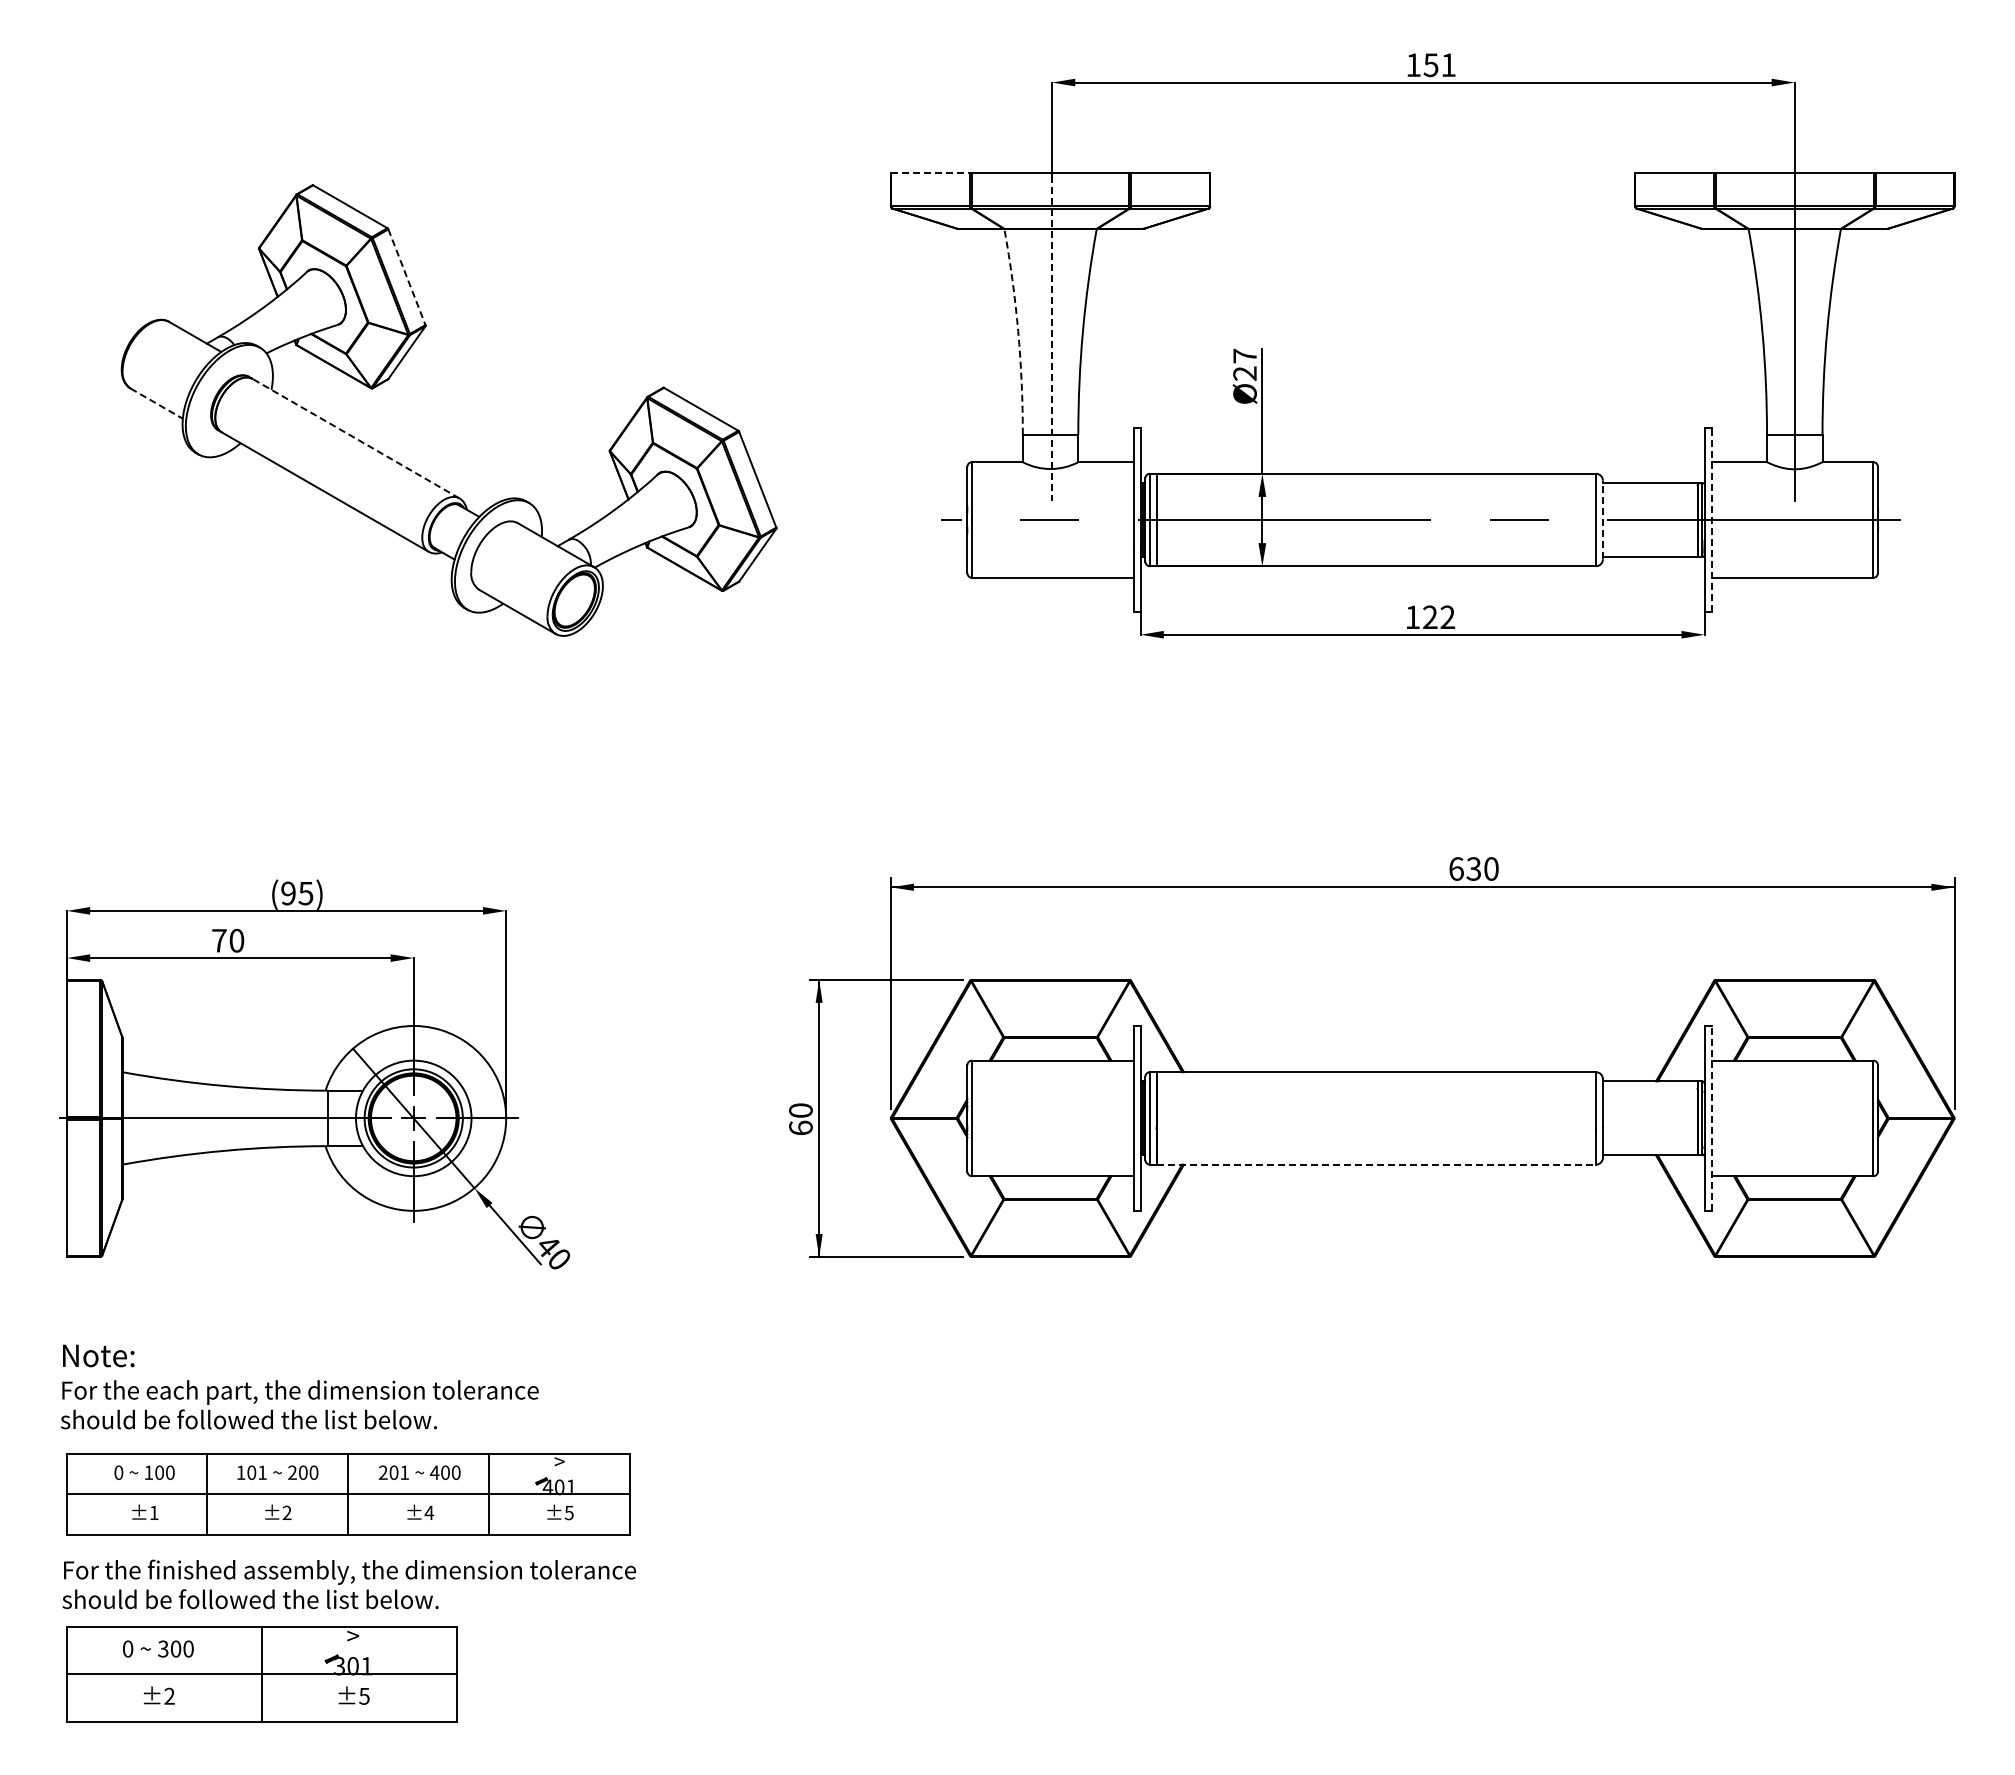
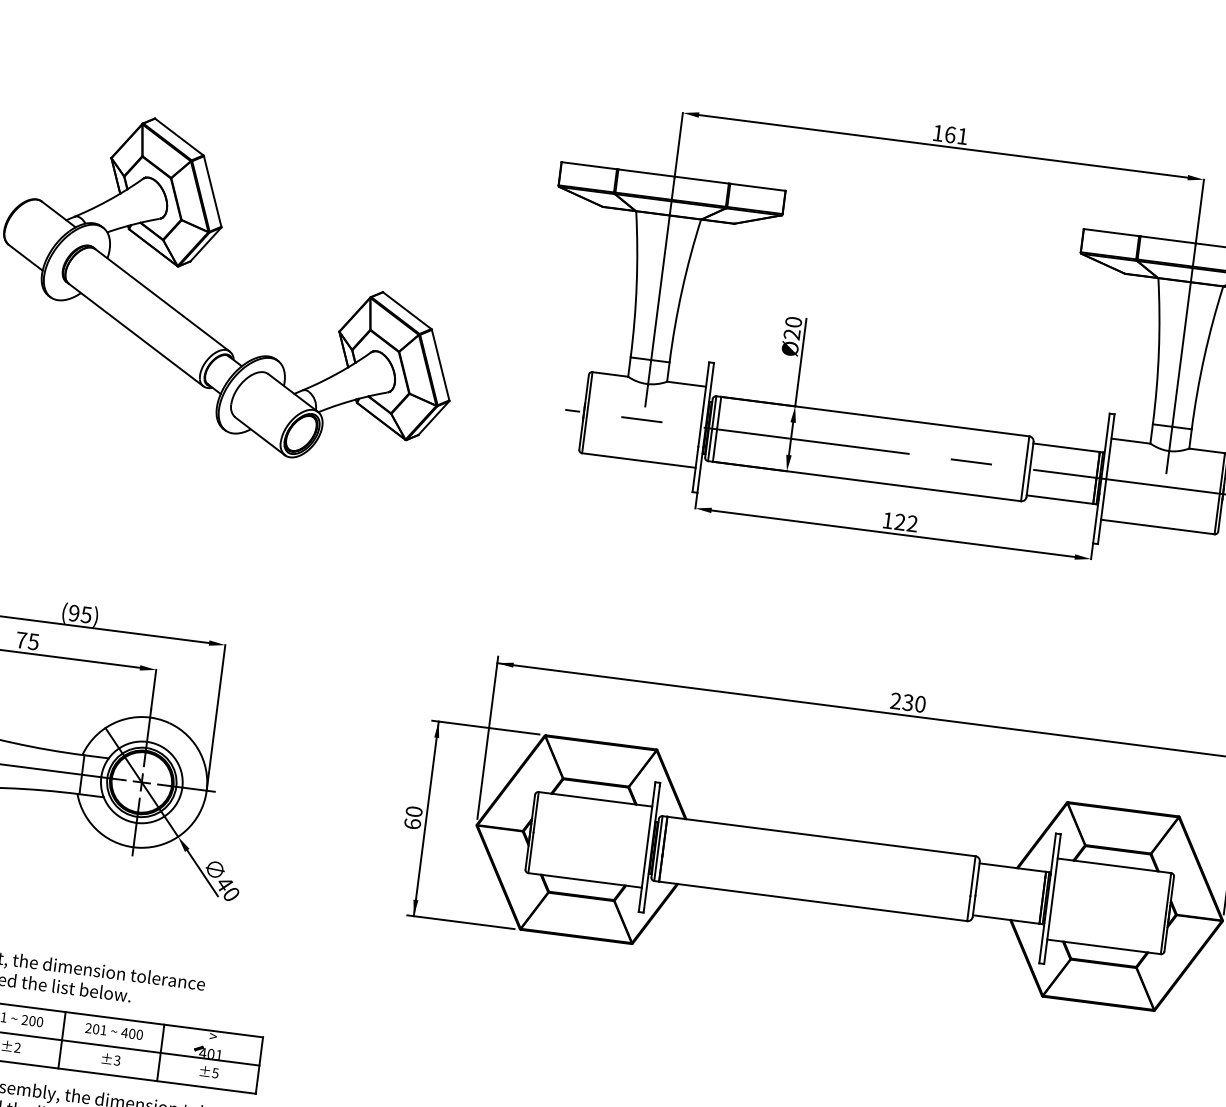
text: (1430, 65) -> (949, 135), 151 -> 161
line: (930, 173) -> (589, 165), dashed -> solid
line: (407, 277) -> (213, 191), dashed -> solid
arc: (1018, 331) -> (636, 284), dashed -> solid
line: (1052, 338) -> (660, 292), dashed -> solid
text: (1244, 355) -> (793, 321), Ø27 -> Ø20
line: (157, 403) -> (26, 257), dashed -> solid
line: (355, 438) -> (162, 300), dashed -> solid
line: (1602, 519) -> (1029, 469), dashed -> solid
line: (1711, 519) -> (1106, 478), dashed -> solid
text: (1456, 868) -> (895, 700), 630 -> 230
text: (236, 940) -> (33, 641), 70 -> 75
line: (1711, 1117) -> (1052, 898), dashed -> solid
line: (1376, 1164) -> (813, 901), dashed -> solid
text: (429, 1512) -> (117, 1060), ±4 -> ±3

